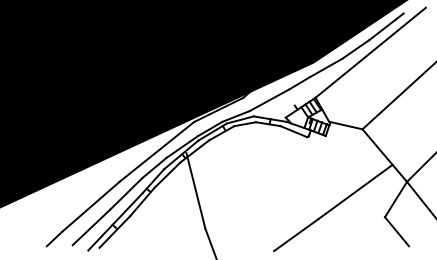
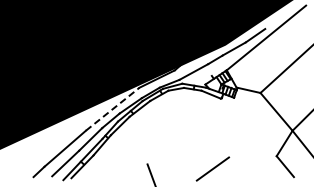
line: (386, 27) -> (277, 19), removed
line: (158, 150) -> (113, 108), solid -> dashed
line: (195, 191) -> (140, 137), removed
line: (355, 191) -> (255, 137), removed

